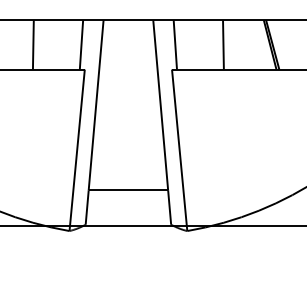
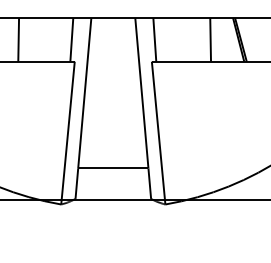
line: (32, 44) -> (17, 39), moved
line: (223, 44) -> (210, 39), moved

